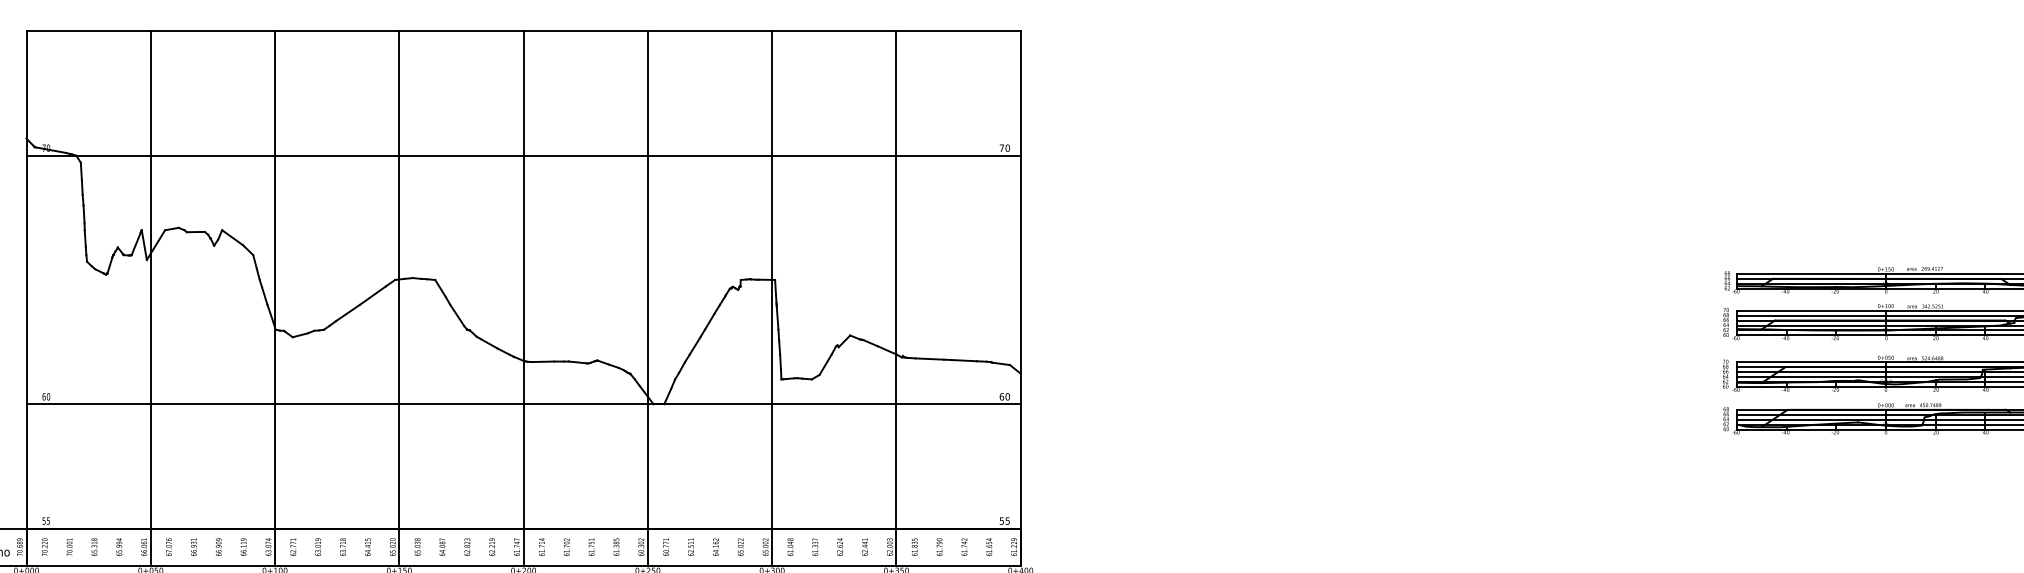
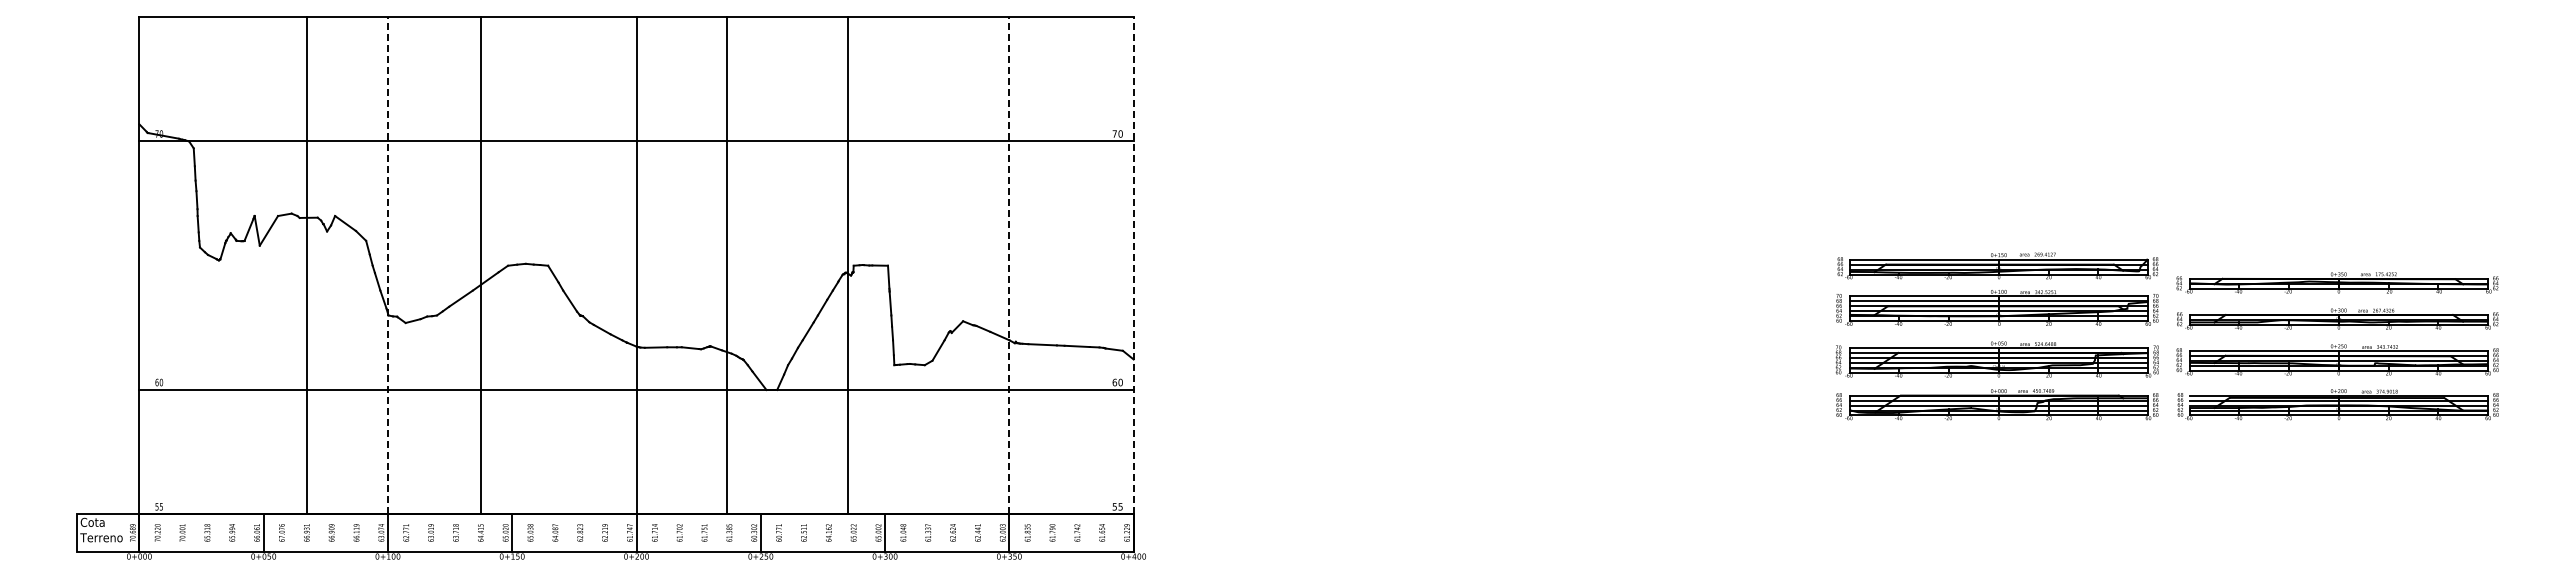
line: (150, 279) -> (306, 265), moved
line: (274, 279) -> (387, 265), solid -> dashed
line: (399, 279) -> (481, 265), moved
line: (647, 279) -> (726, 265), moved
line: (772, 279) -> (848, 265), moved
line: (896, 279) -> (1009, 265), solid -> dashed
line: (1020, 279) -> (1133, 265), solid -> dashed

